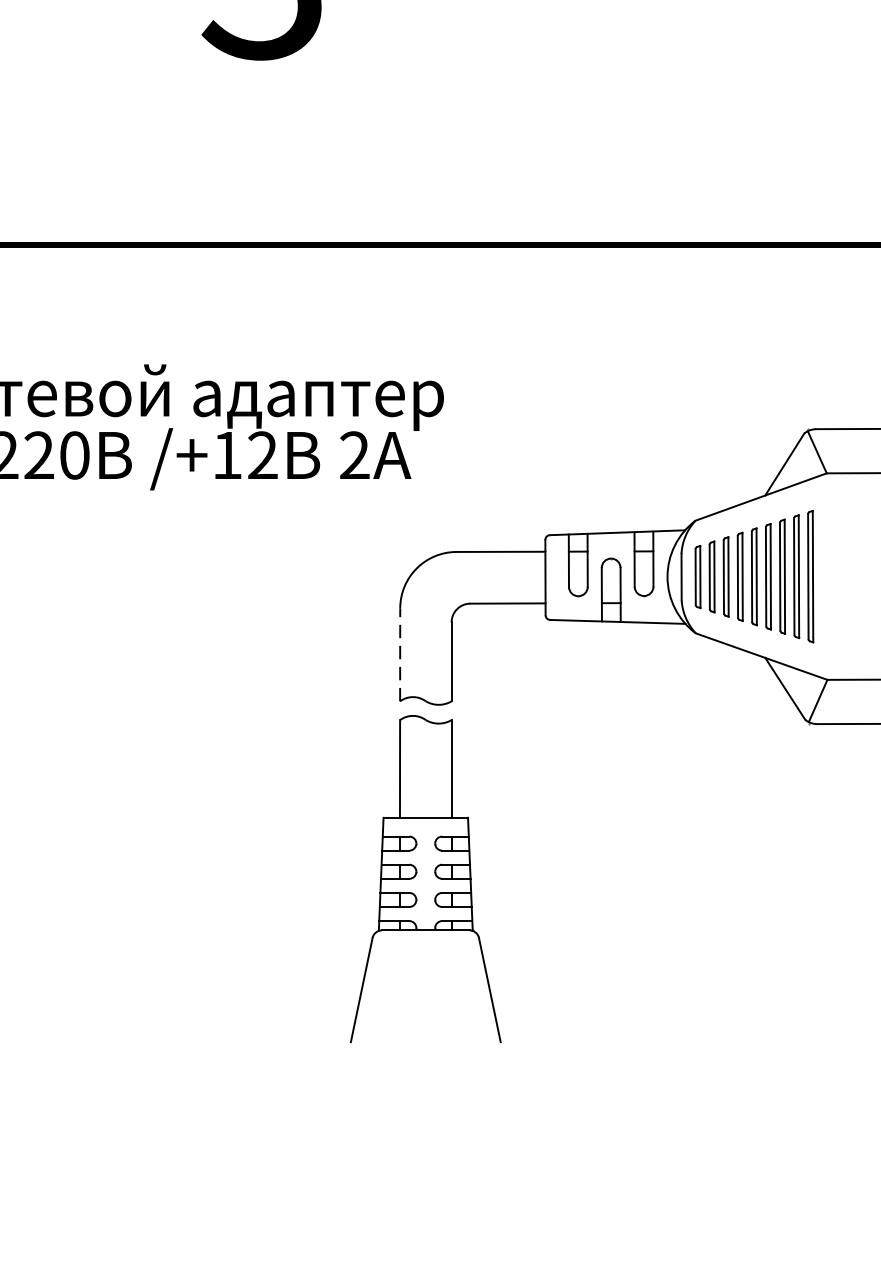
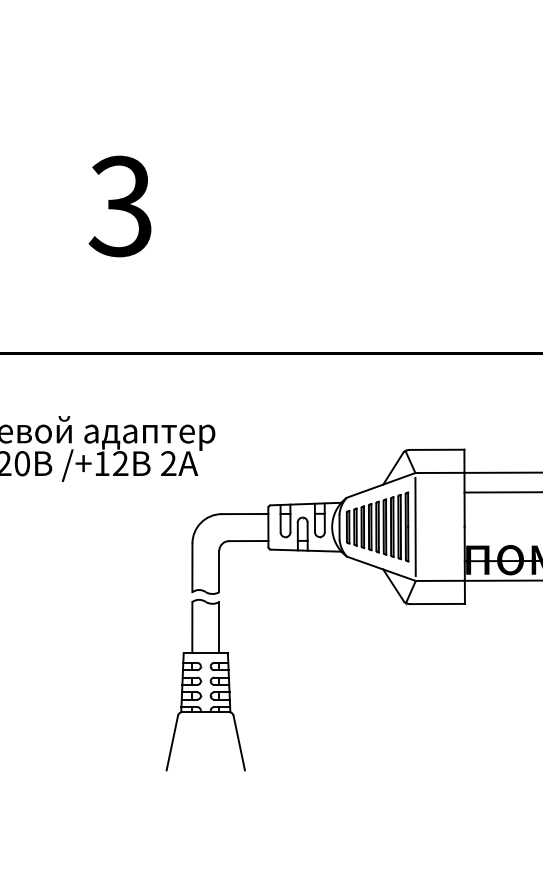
line: (826, 575) -> (415, 526), added
line: (400, 654) -> (192, 567), dashed -> solid

